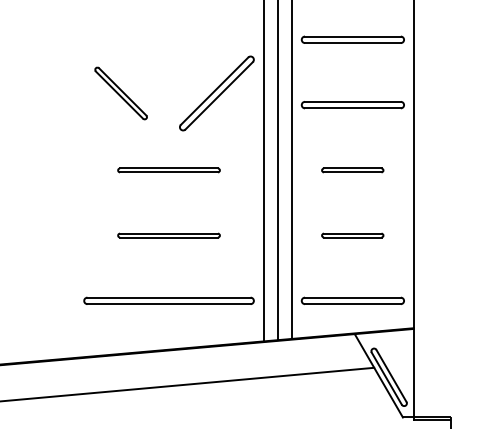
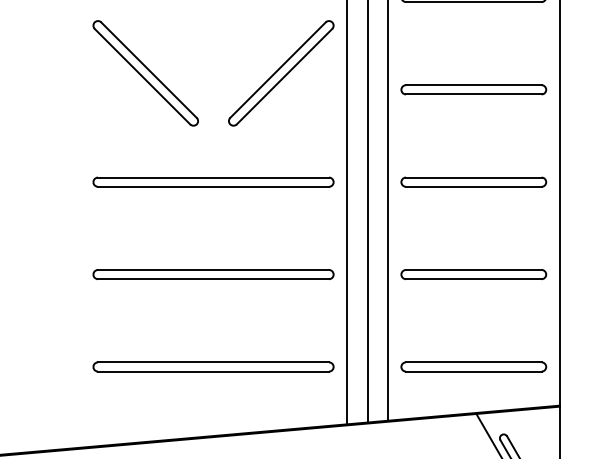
part: (120, 93) -> (144, 73), size x1.43
part: (168, 170) -> (212, 182), size x1.67
part: (352, 170) -> (473, 182), size x1.67
part: (168, 235) -> (212, 274), size x1.67
part: (352, 235) -> (473, 274), size x1.67

